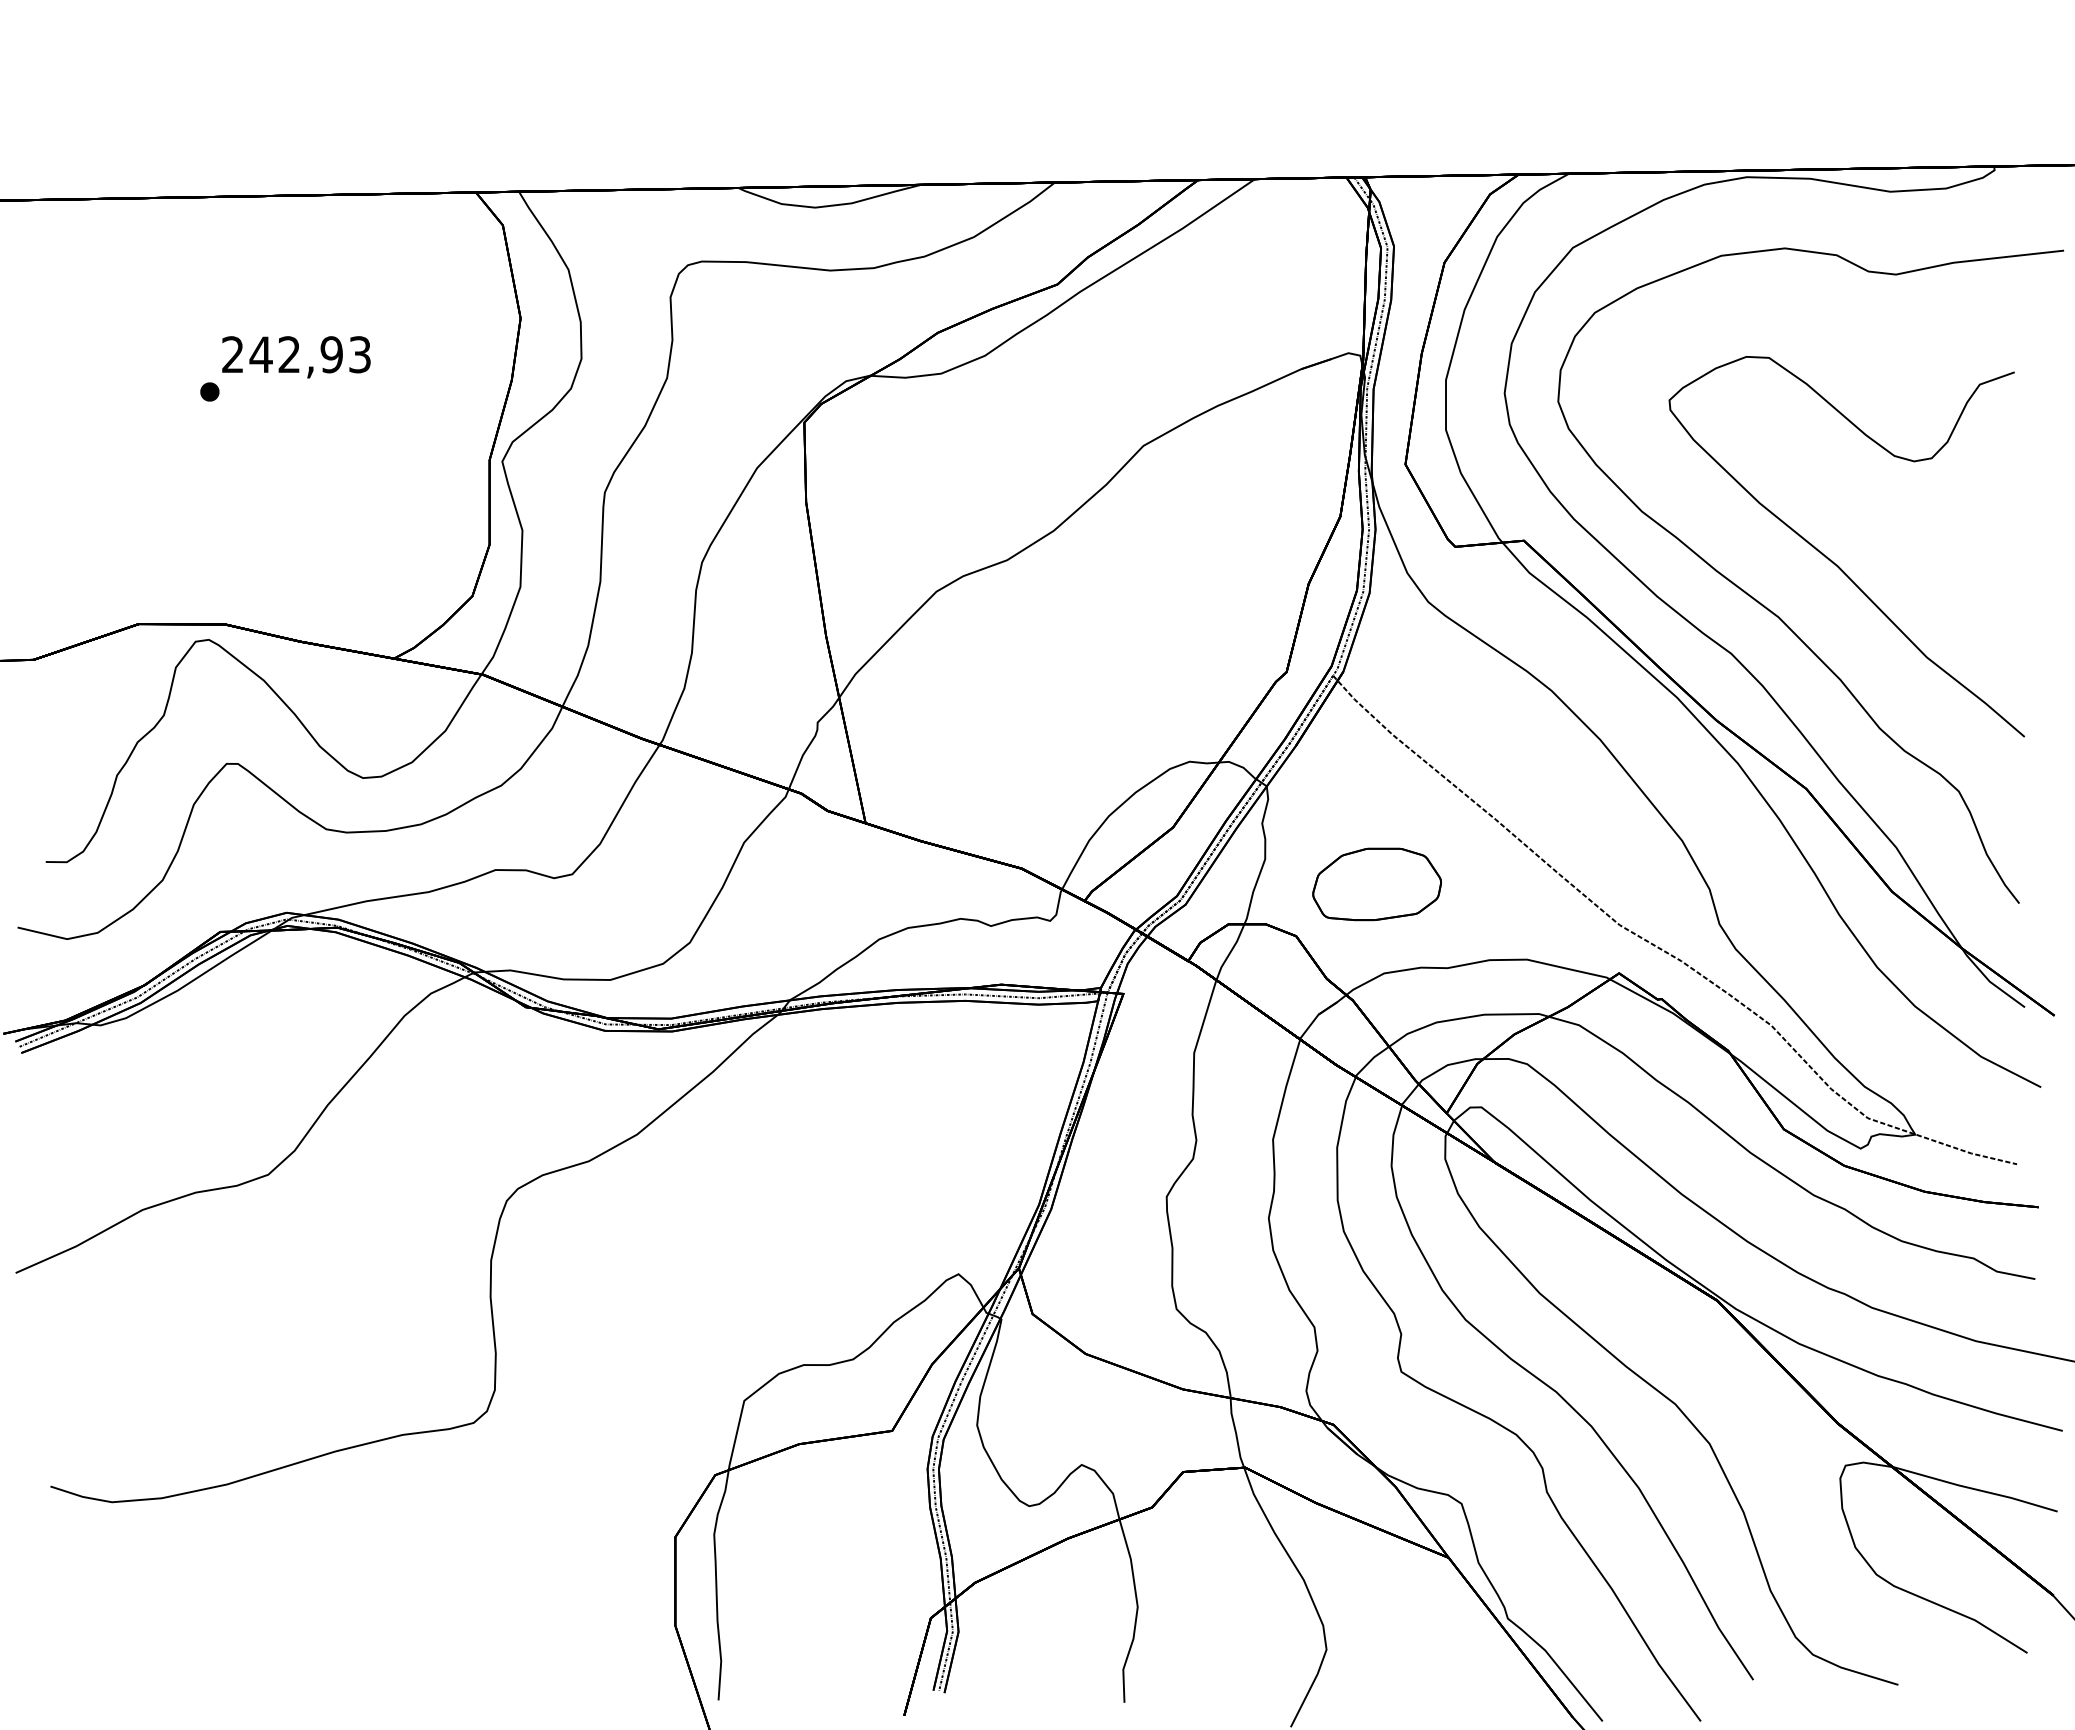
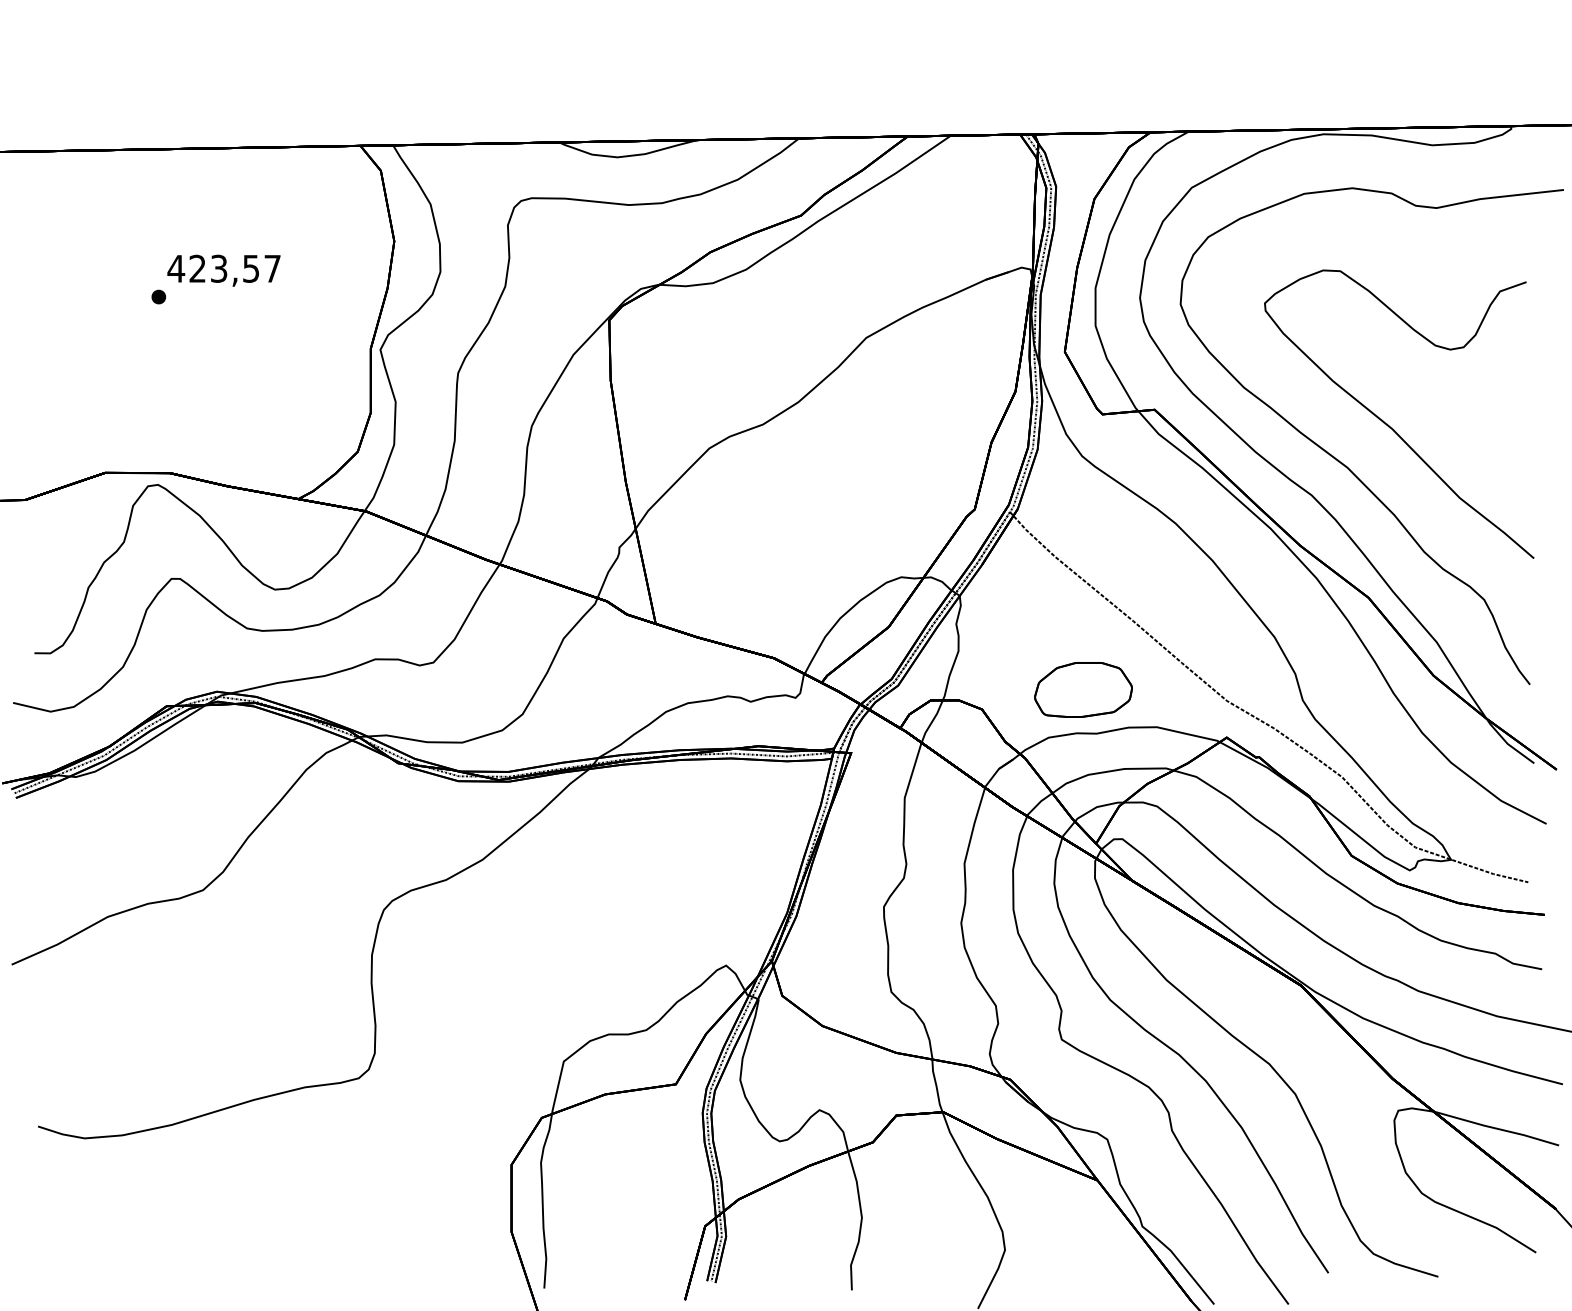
text: (295, 354) -> (223, 268), 242,93 -> 423,57
part: (1376, 884) -> (1083, 689), moved

